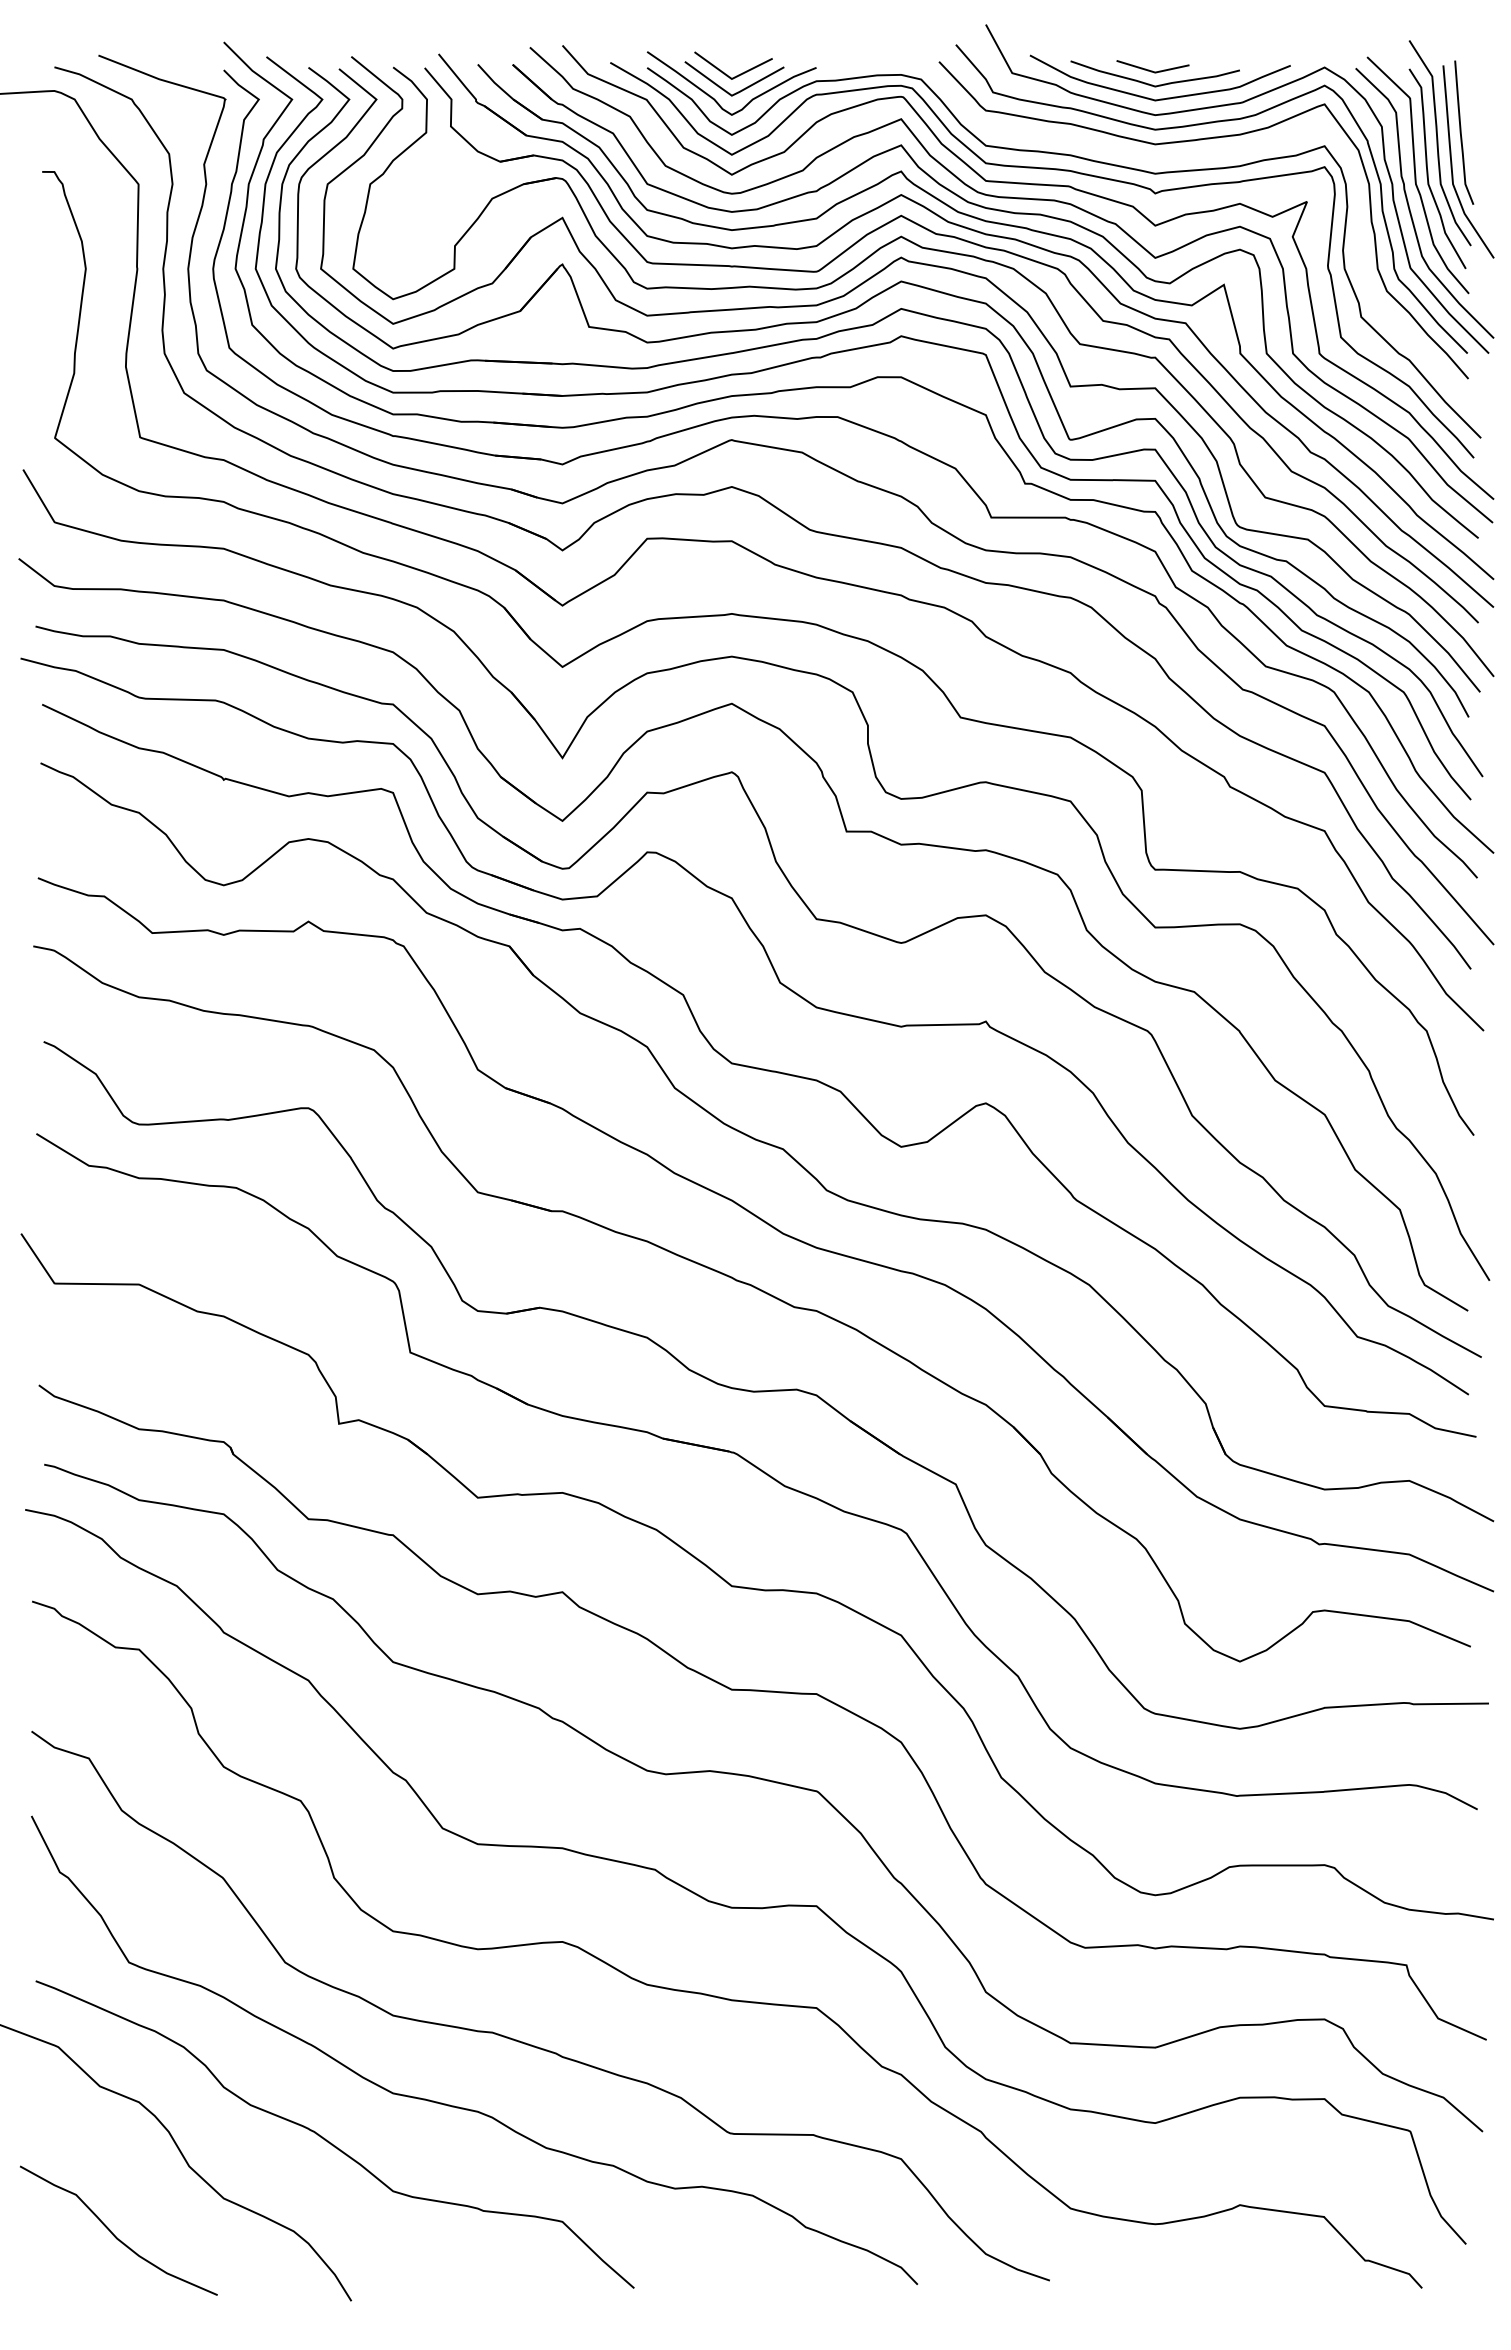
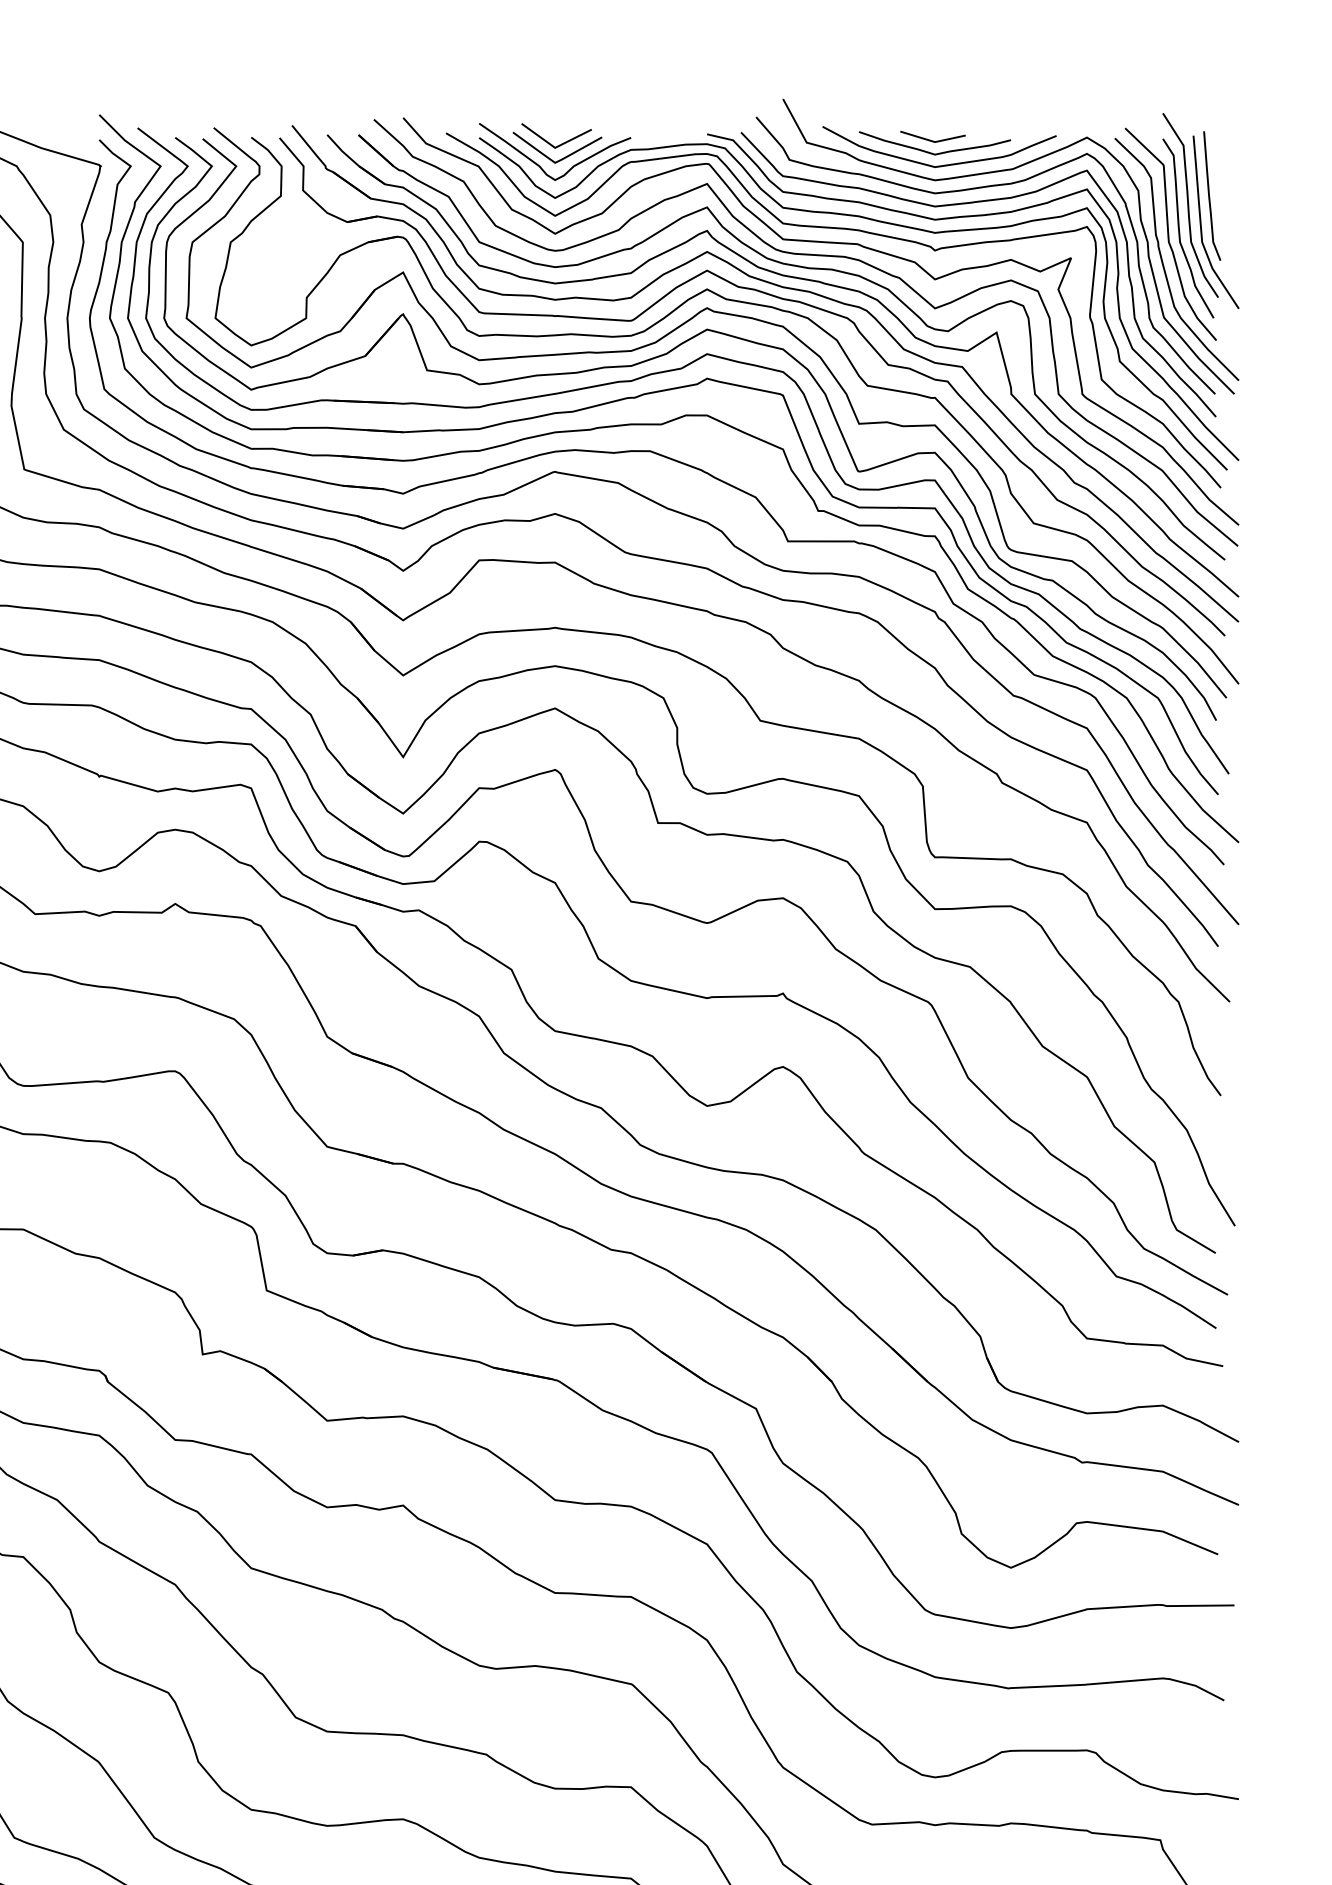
curve: (1194, 156) -> (970, 217), added

